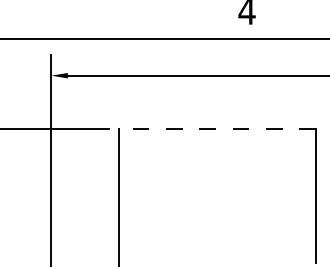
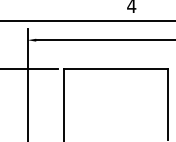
line: (216, 128) -> (115, 68), dashed -> solid

